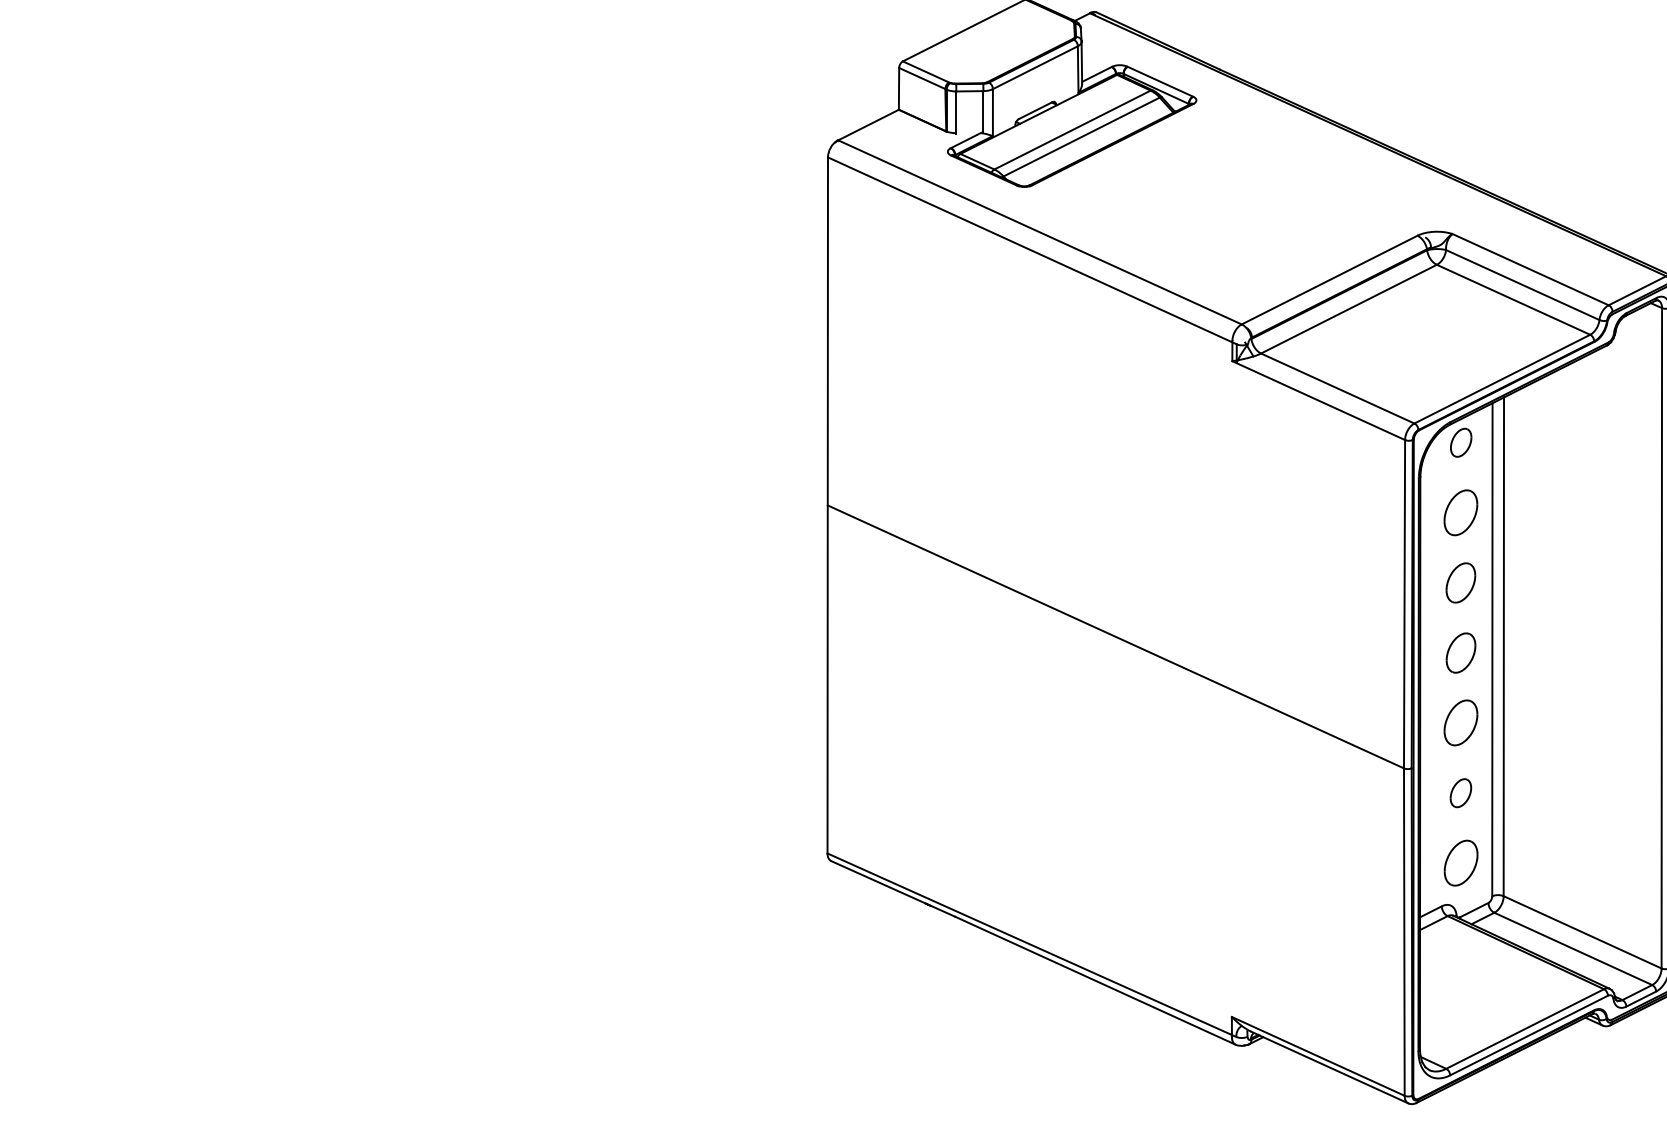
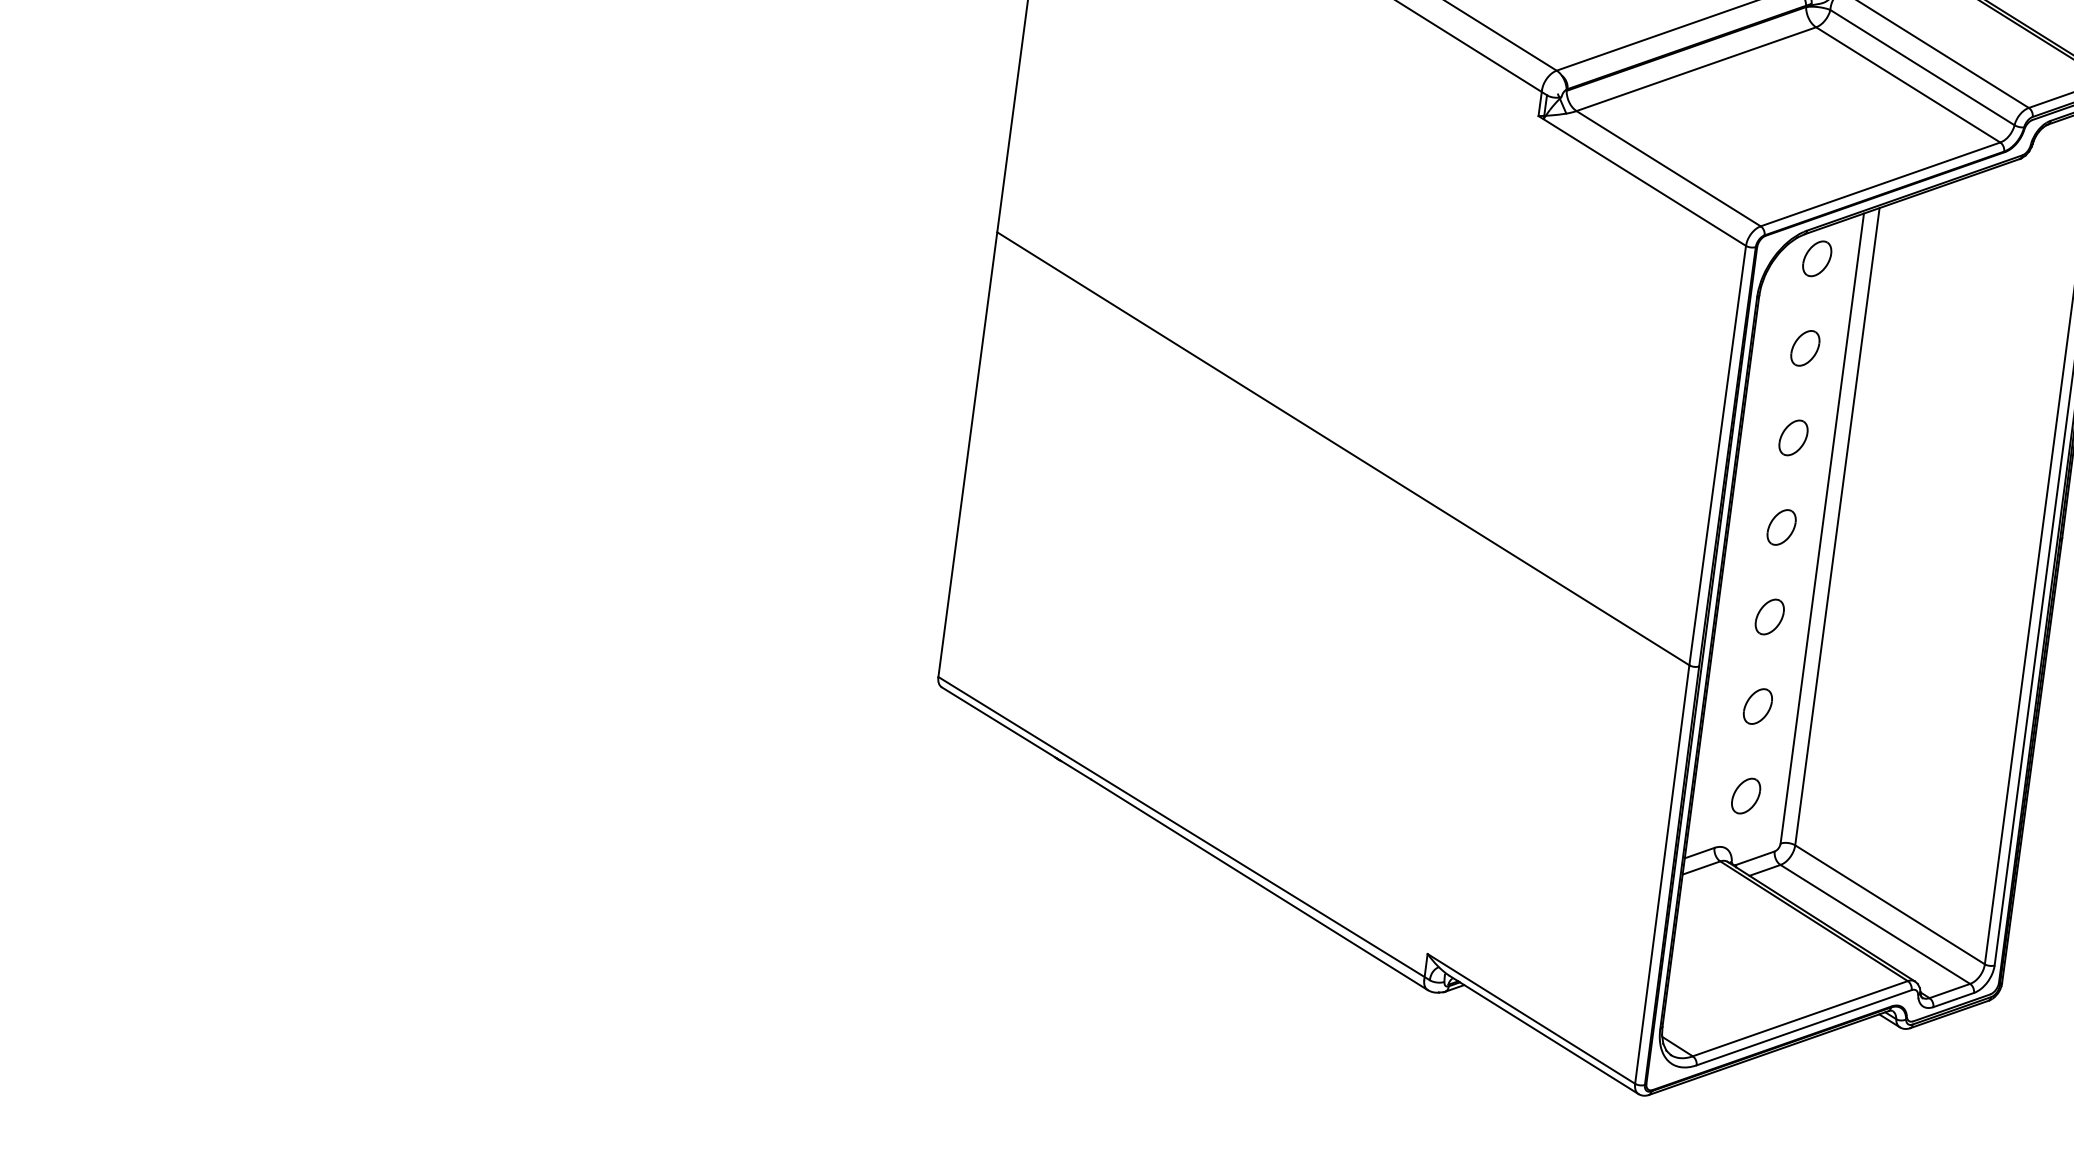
part: (1461, 512) -> (1805, 347), size x0.62
part: (1461, 582) -> (1794, 437), size x0.71
part: (1460, 652) -> (1781, 526), size x0.71
part: (1460, 723) -> (1769, 617), size x0.62
part: (1460, 863) -> (1745, 796), size x0.62

